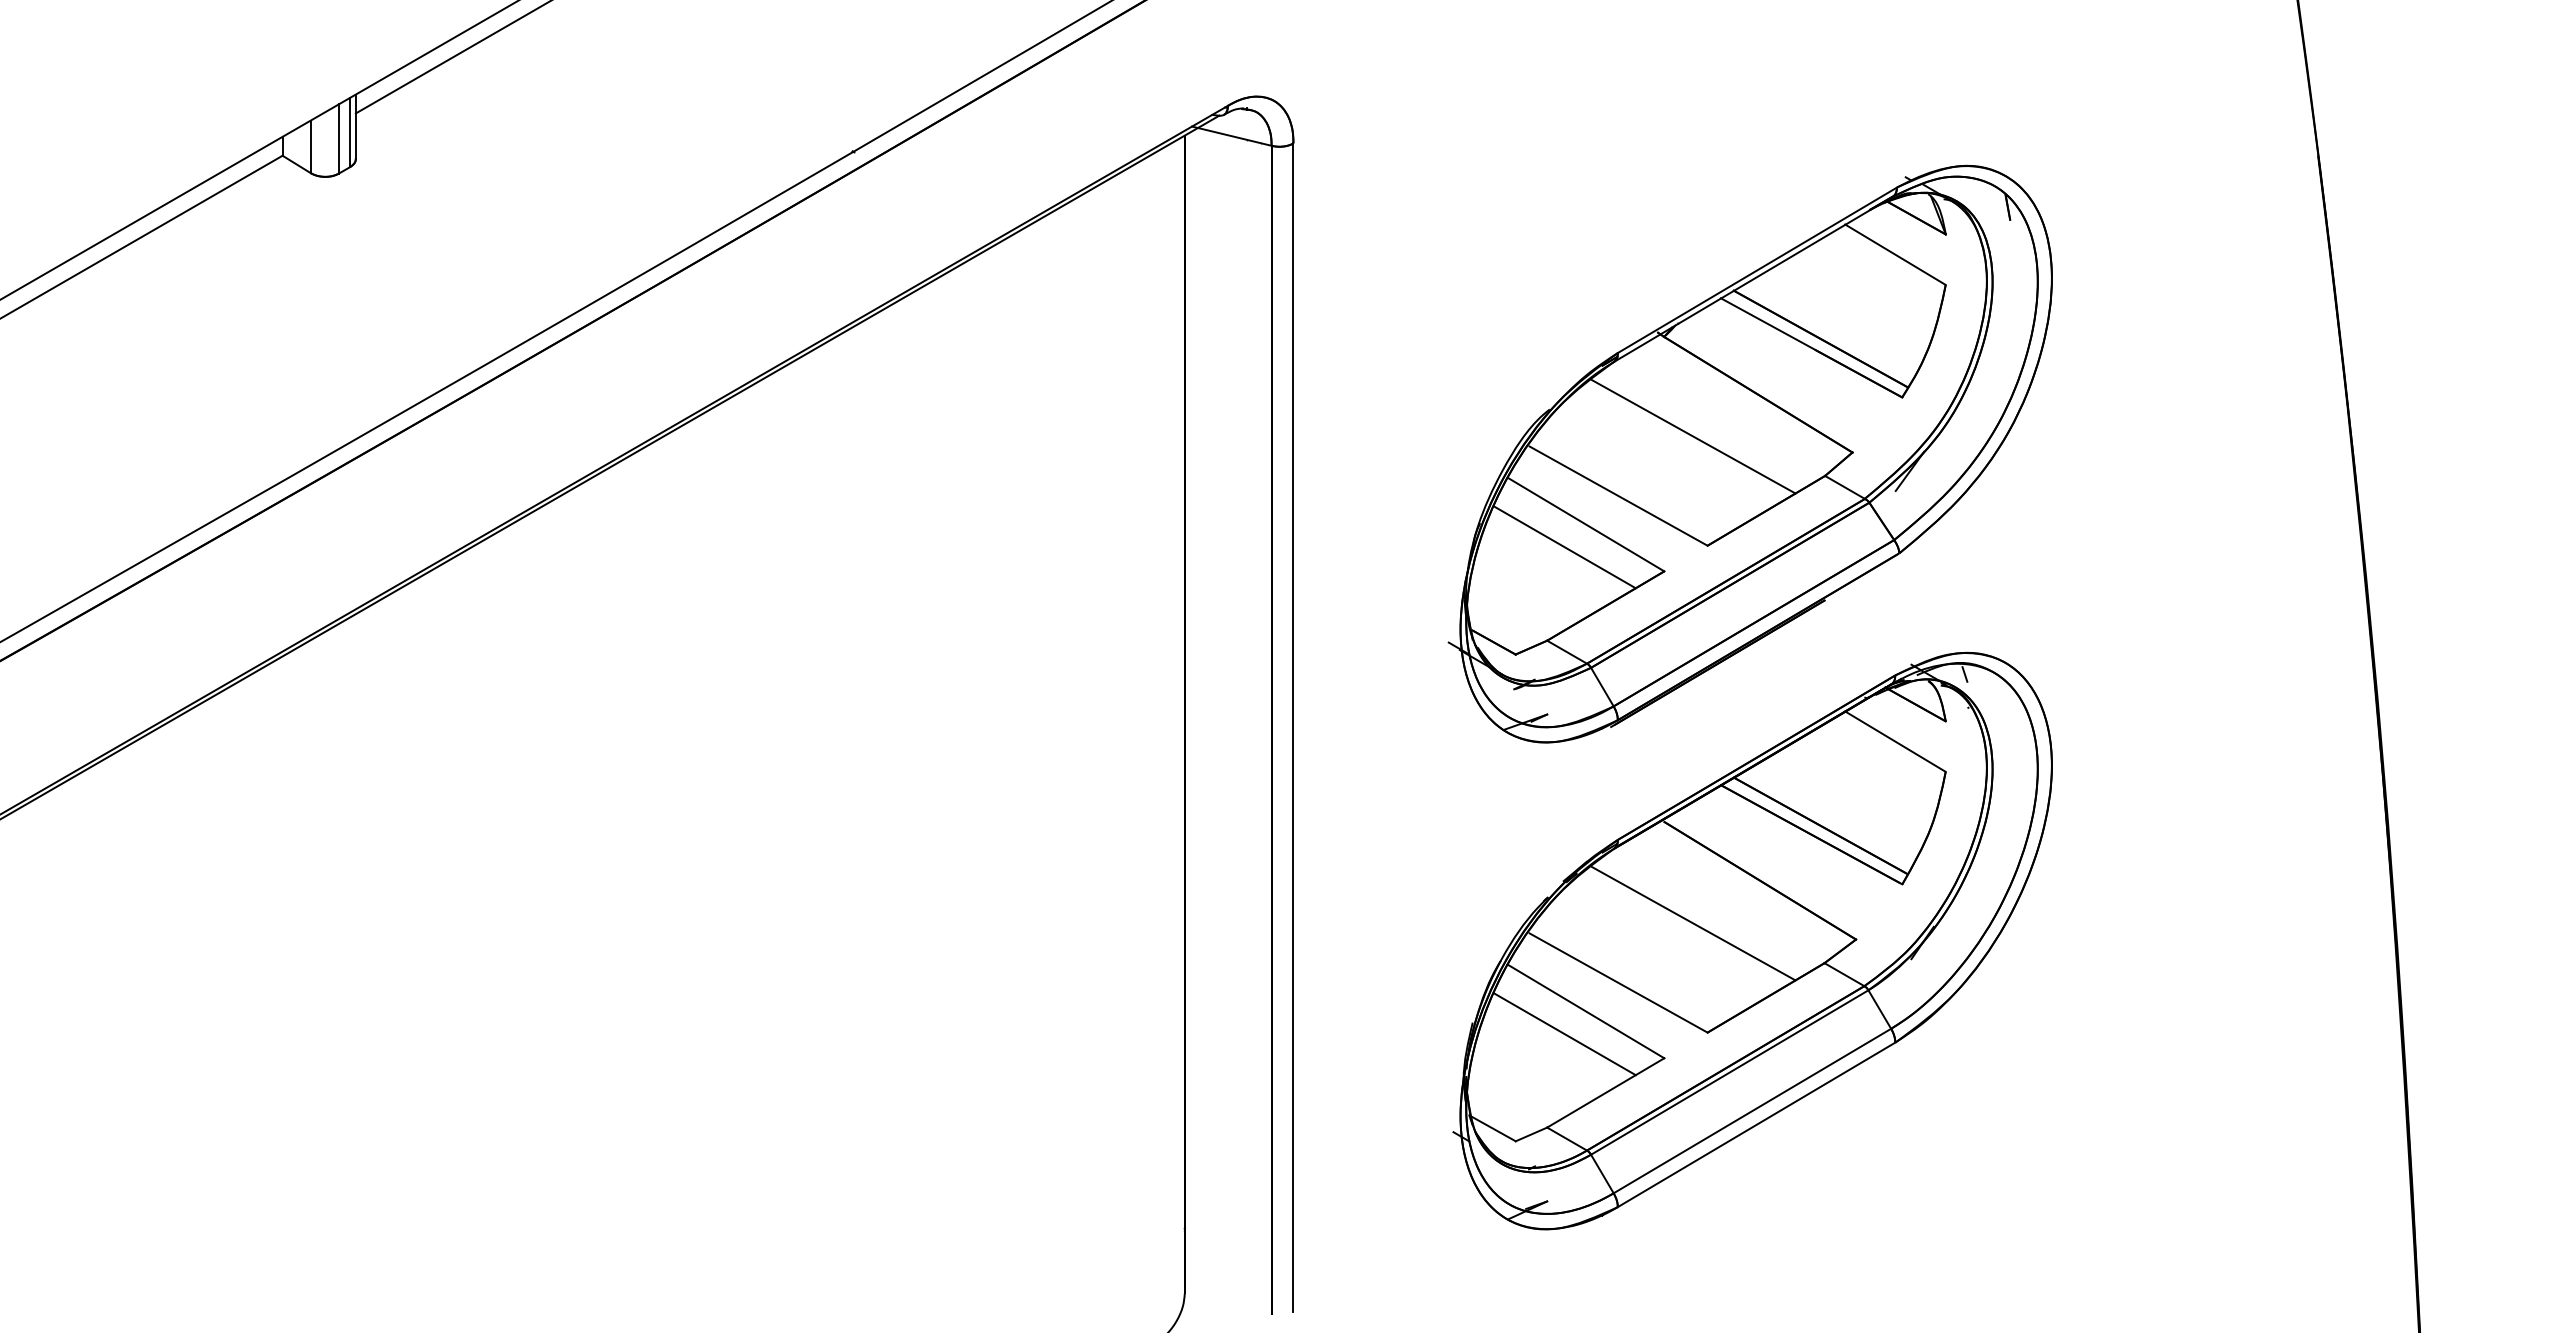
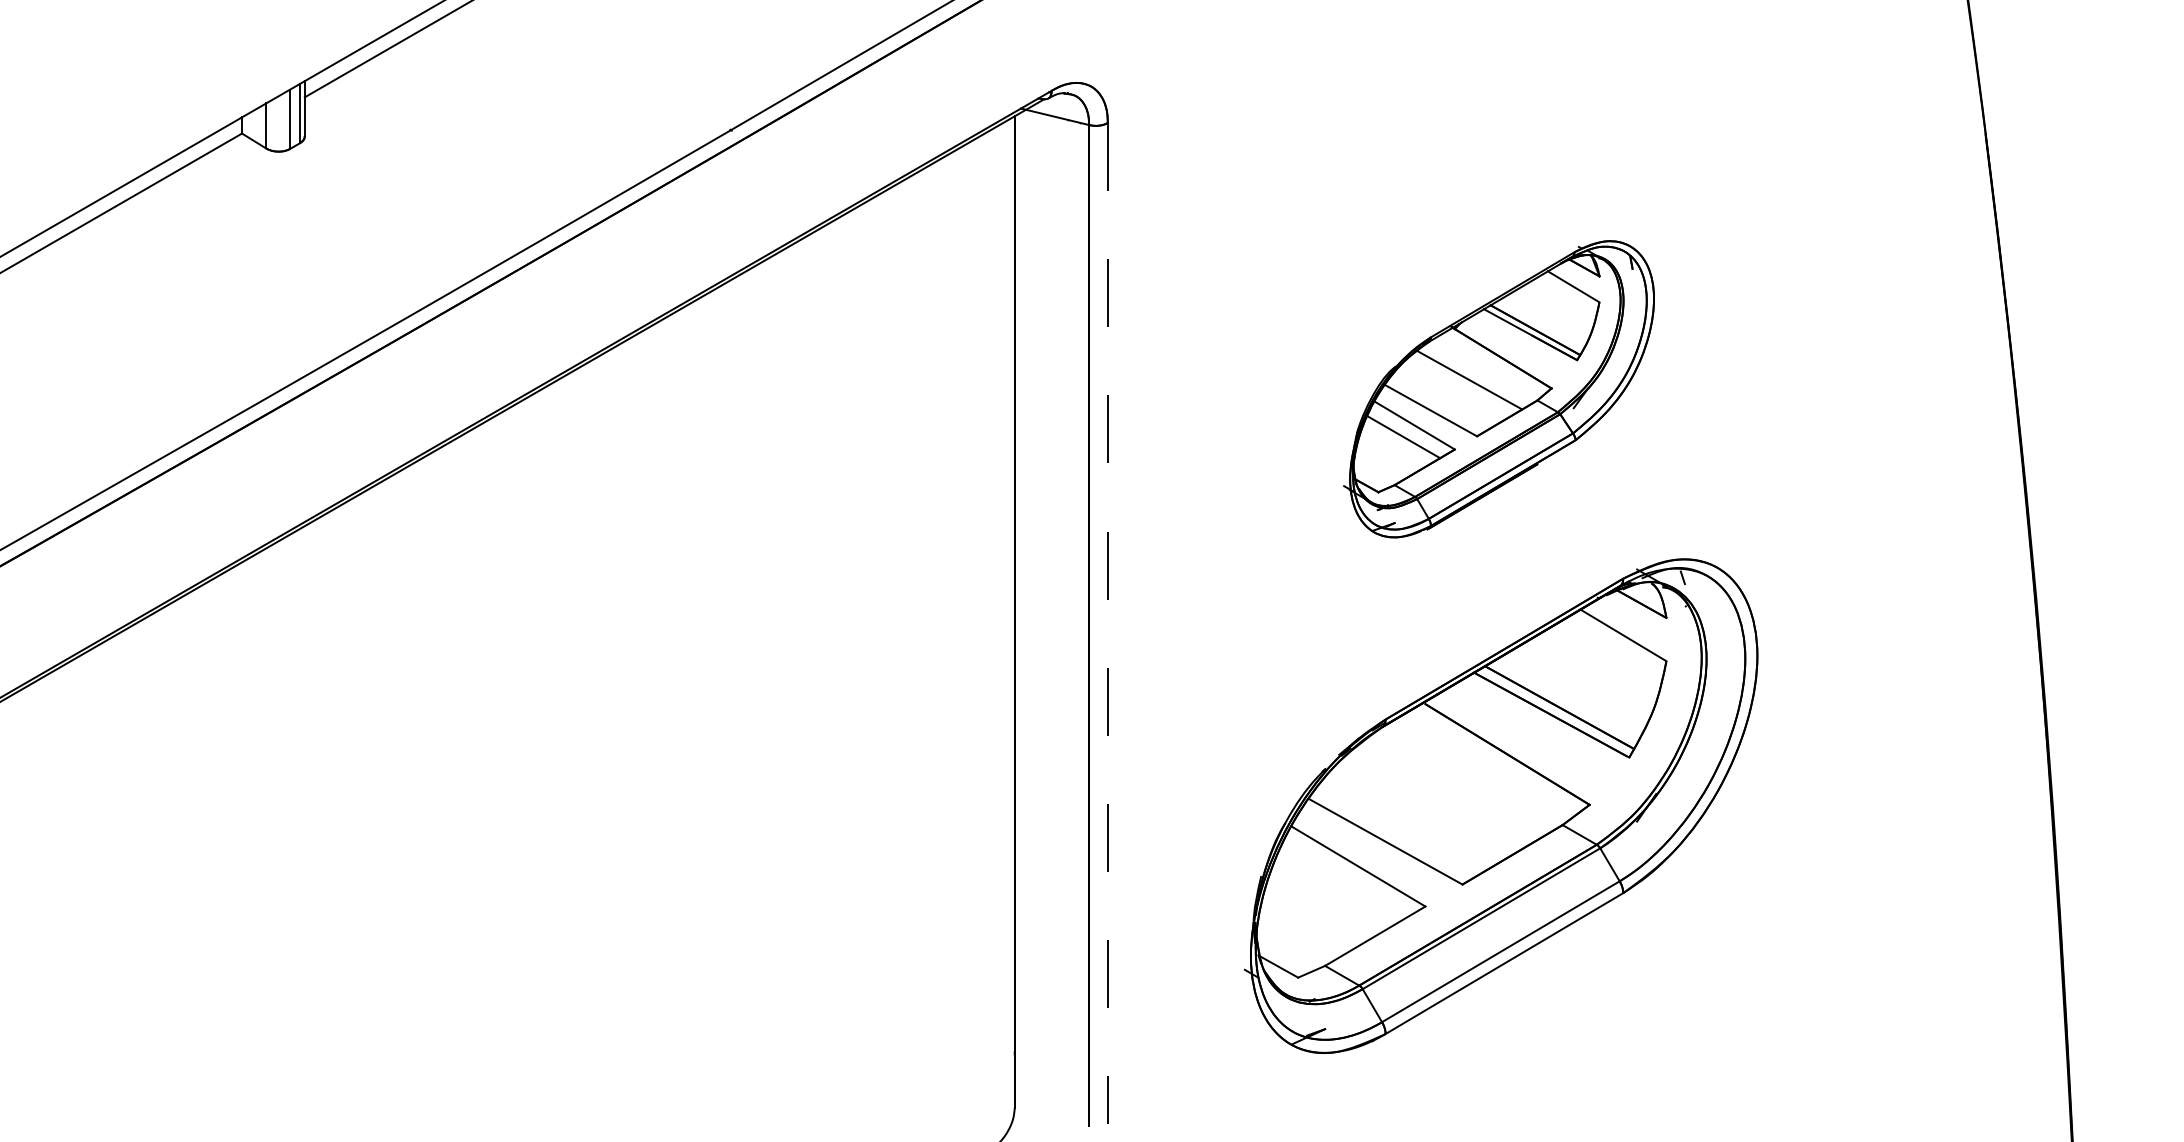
part: (1749, 454) -> (1498, 389), size x0.6
line: (1293, 727) -> (1107, 623), solid -> dashed
line: (1693, 922) -> (1450, 790), removed
line: (1563, 1034) -> (1339, 886), removed

